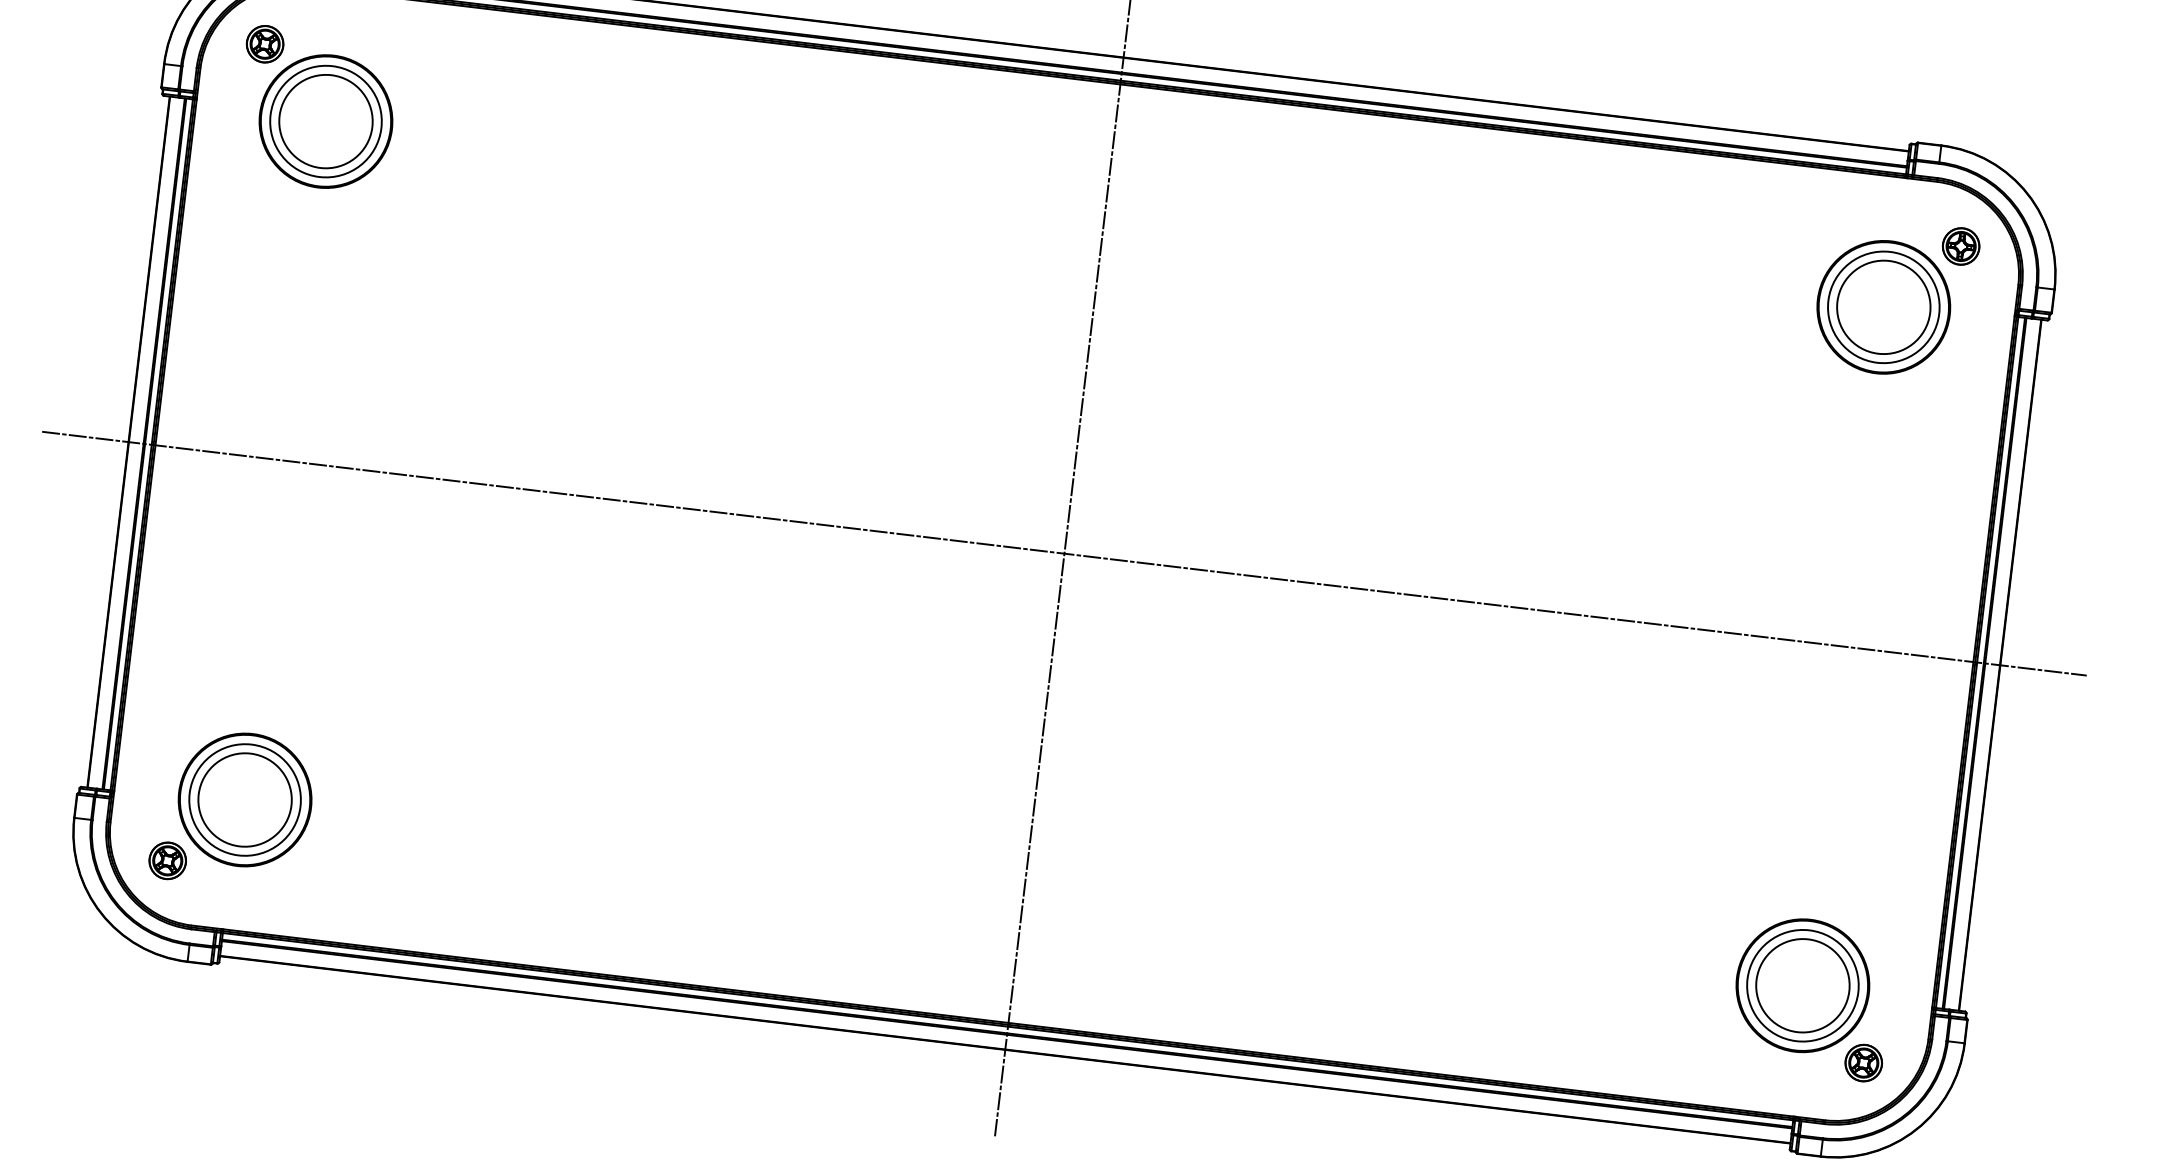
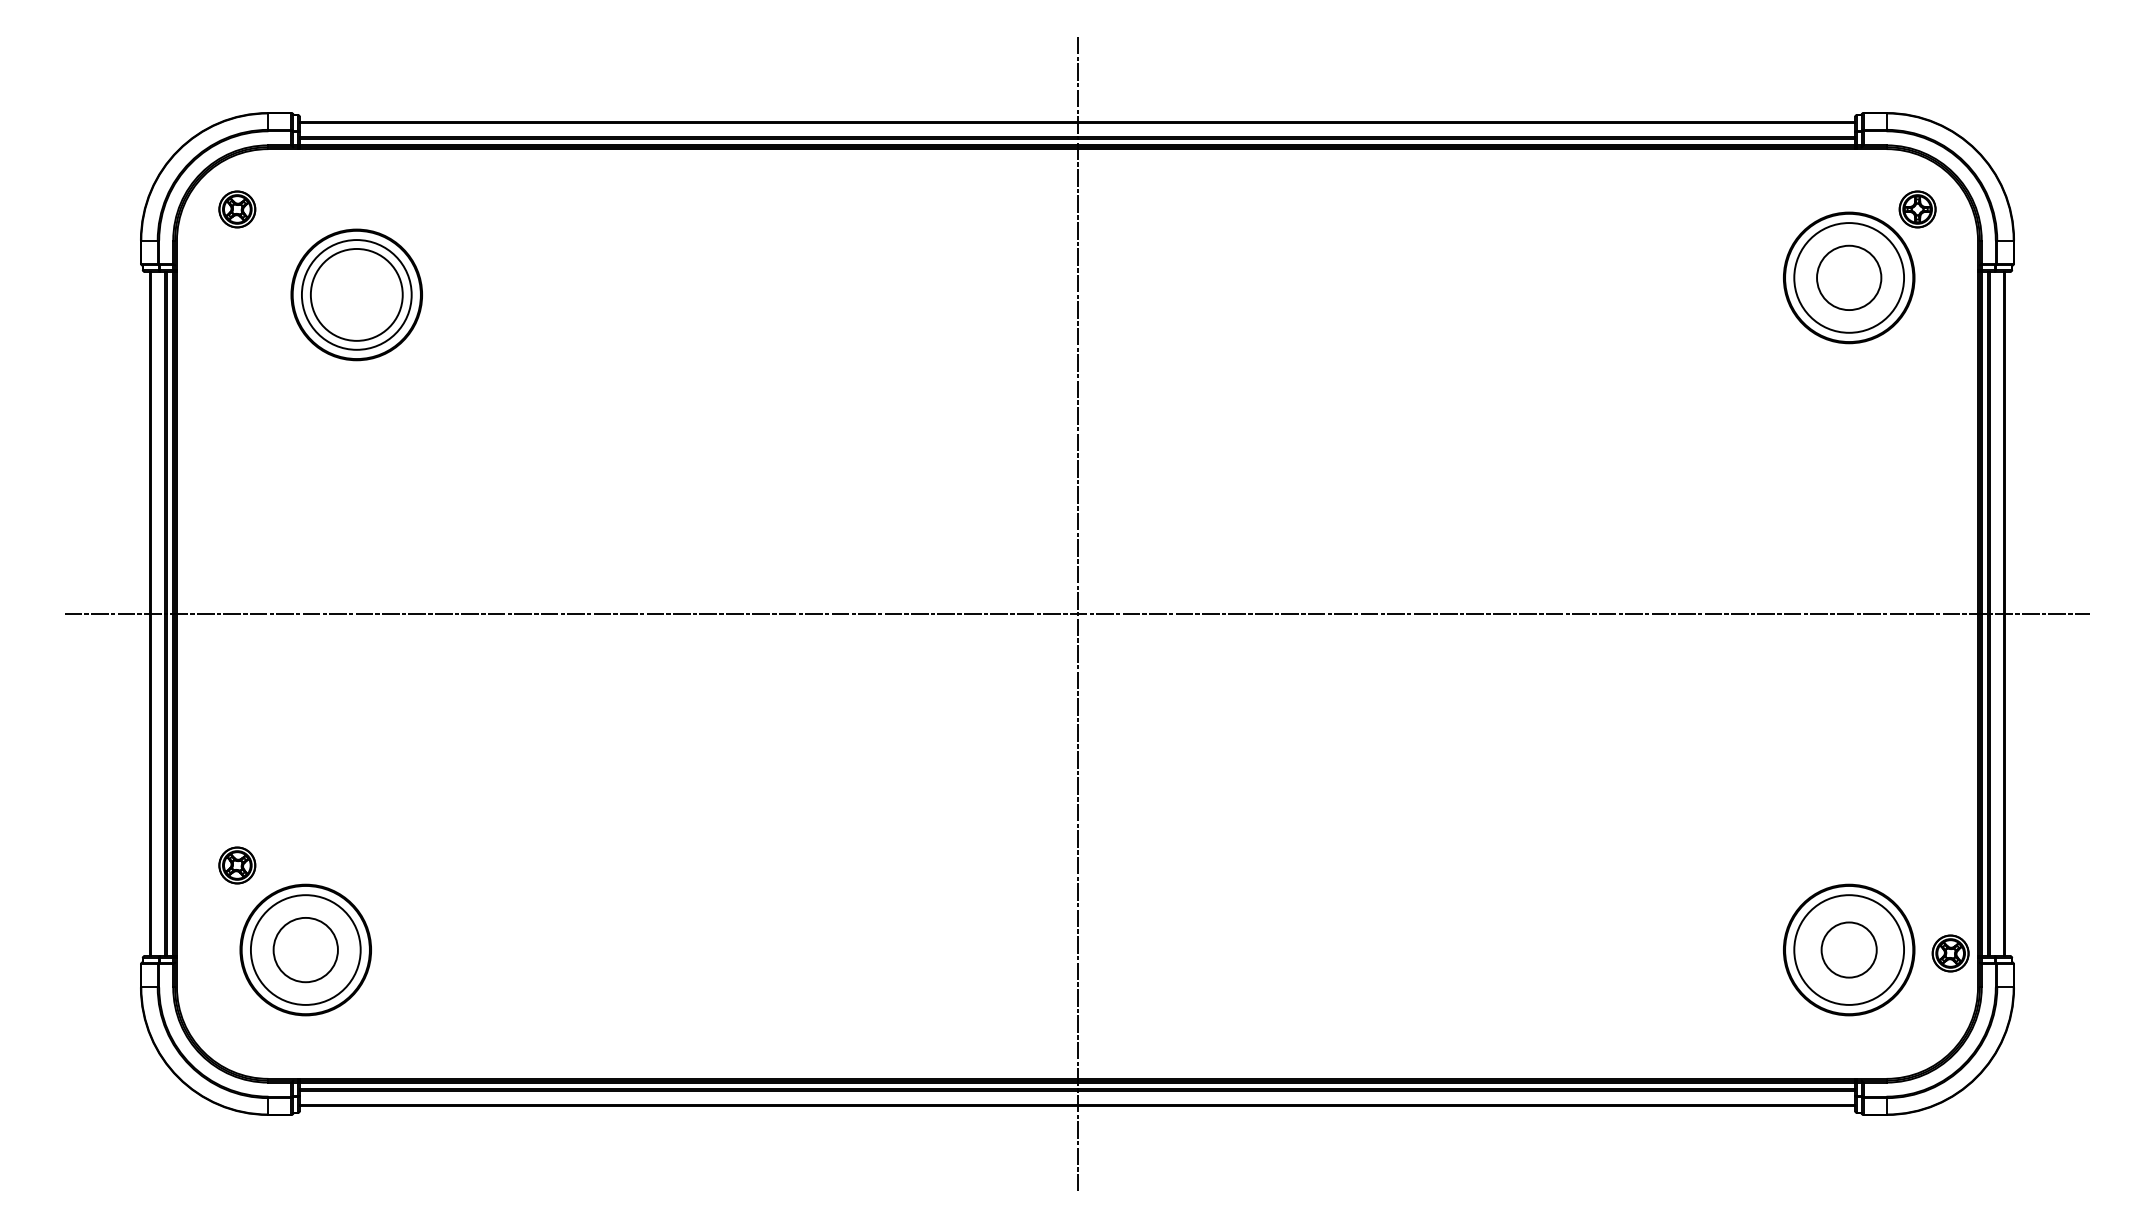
part: (325, 121) -> (356, 294), moved
circle: (1884, 306) -> (1849, 277), size x0.7
circle: (244, 800) -> (305, 950), size x0.7
part: (167, 860) -> (237, 865), moved
circle: (1803, 986) -> (1849, 950), size x0.6
part: (1863, 1063) -> (1950, 953), moved

